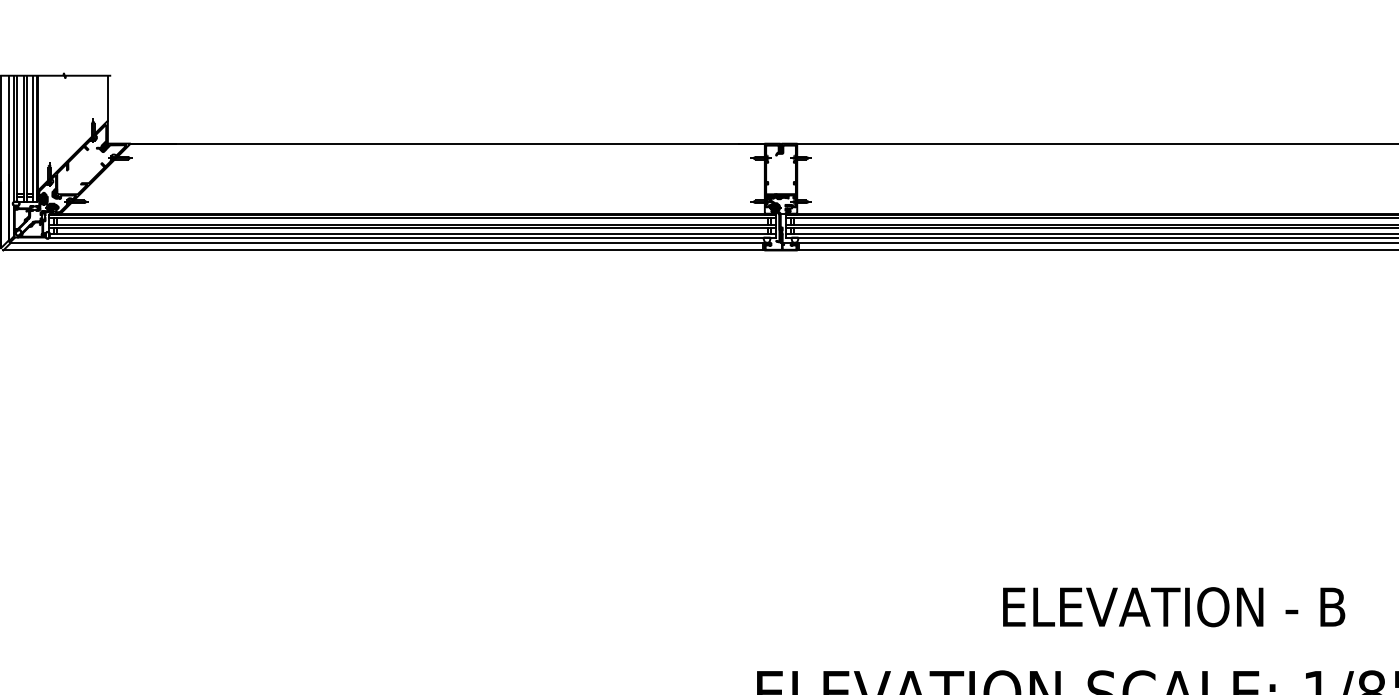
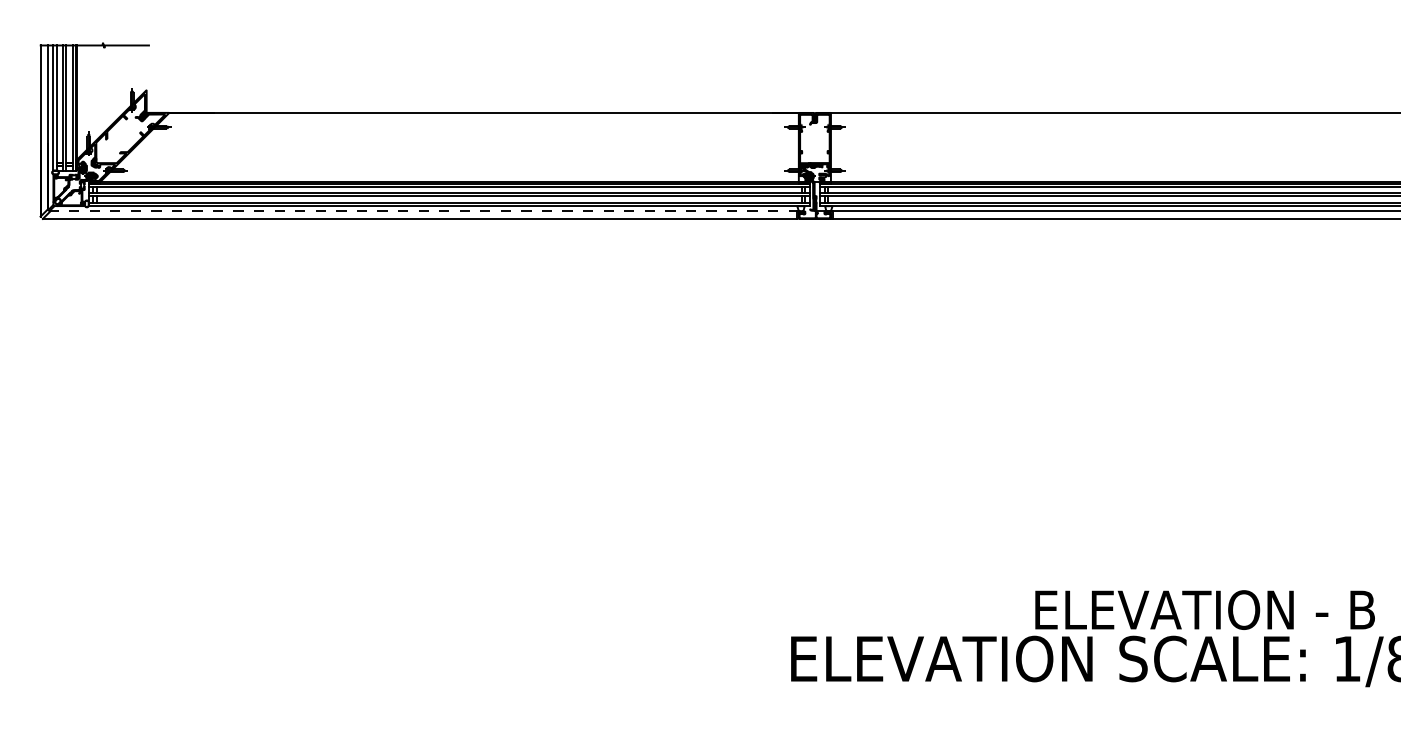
line: (107, 97) -> (146, 67), removed
line: (387, 242) -> (424, 211), solid -> dashed
text: (1173, 606) -> (1204, 609), moved

